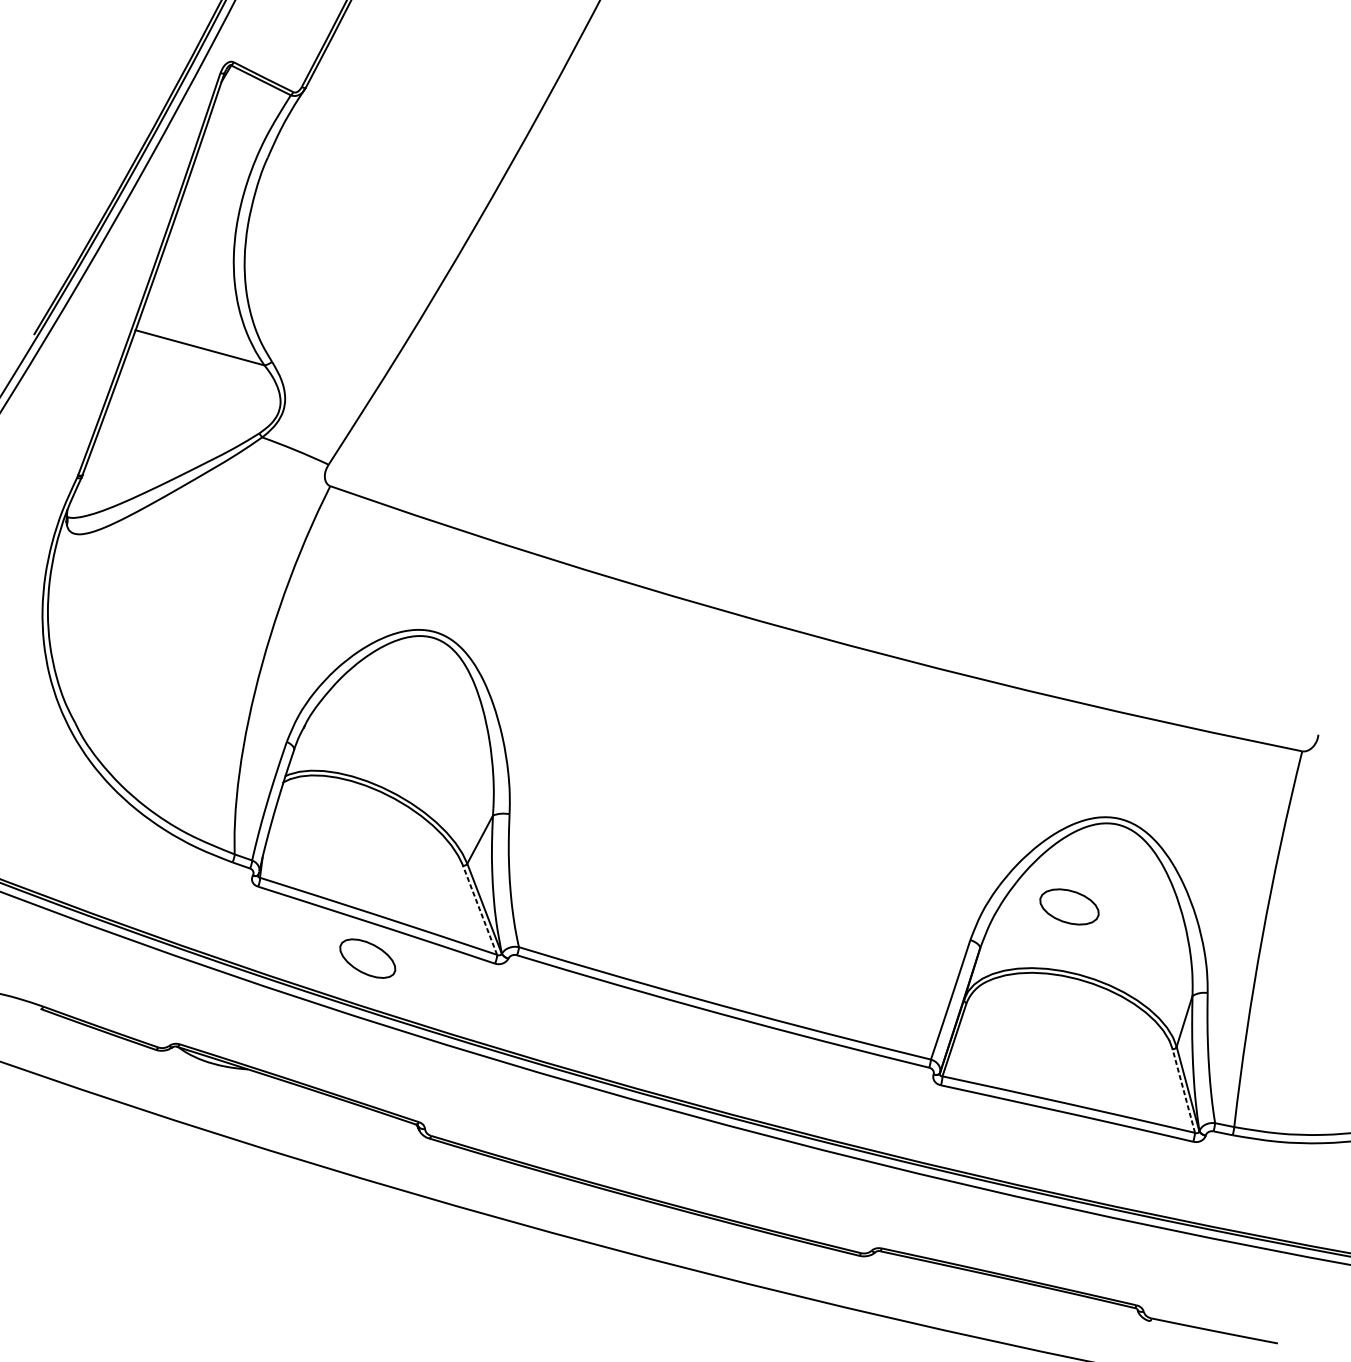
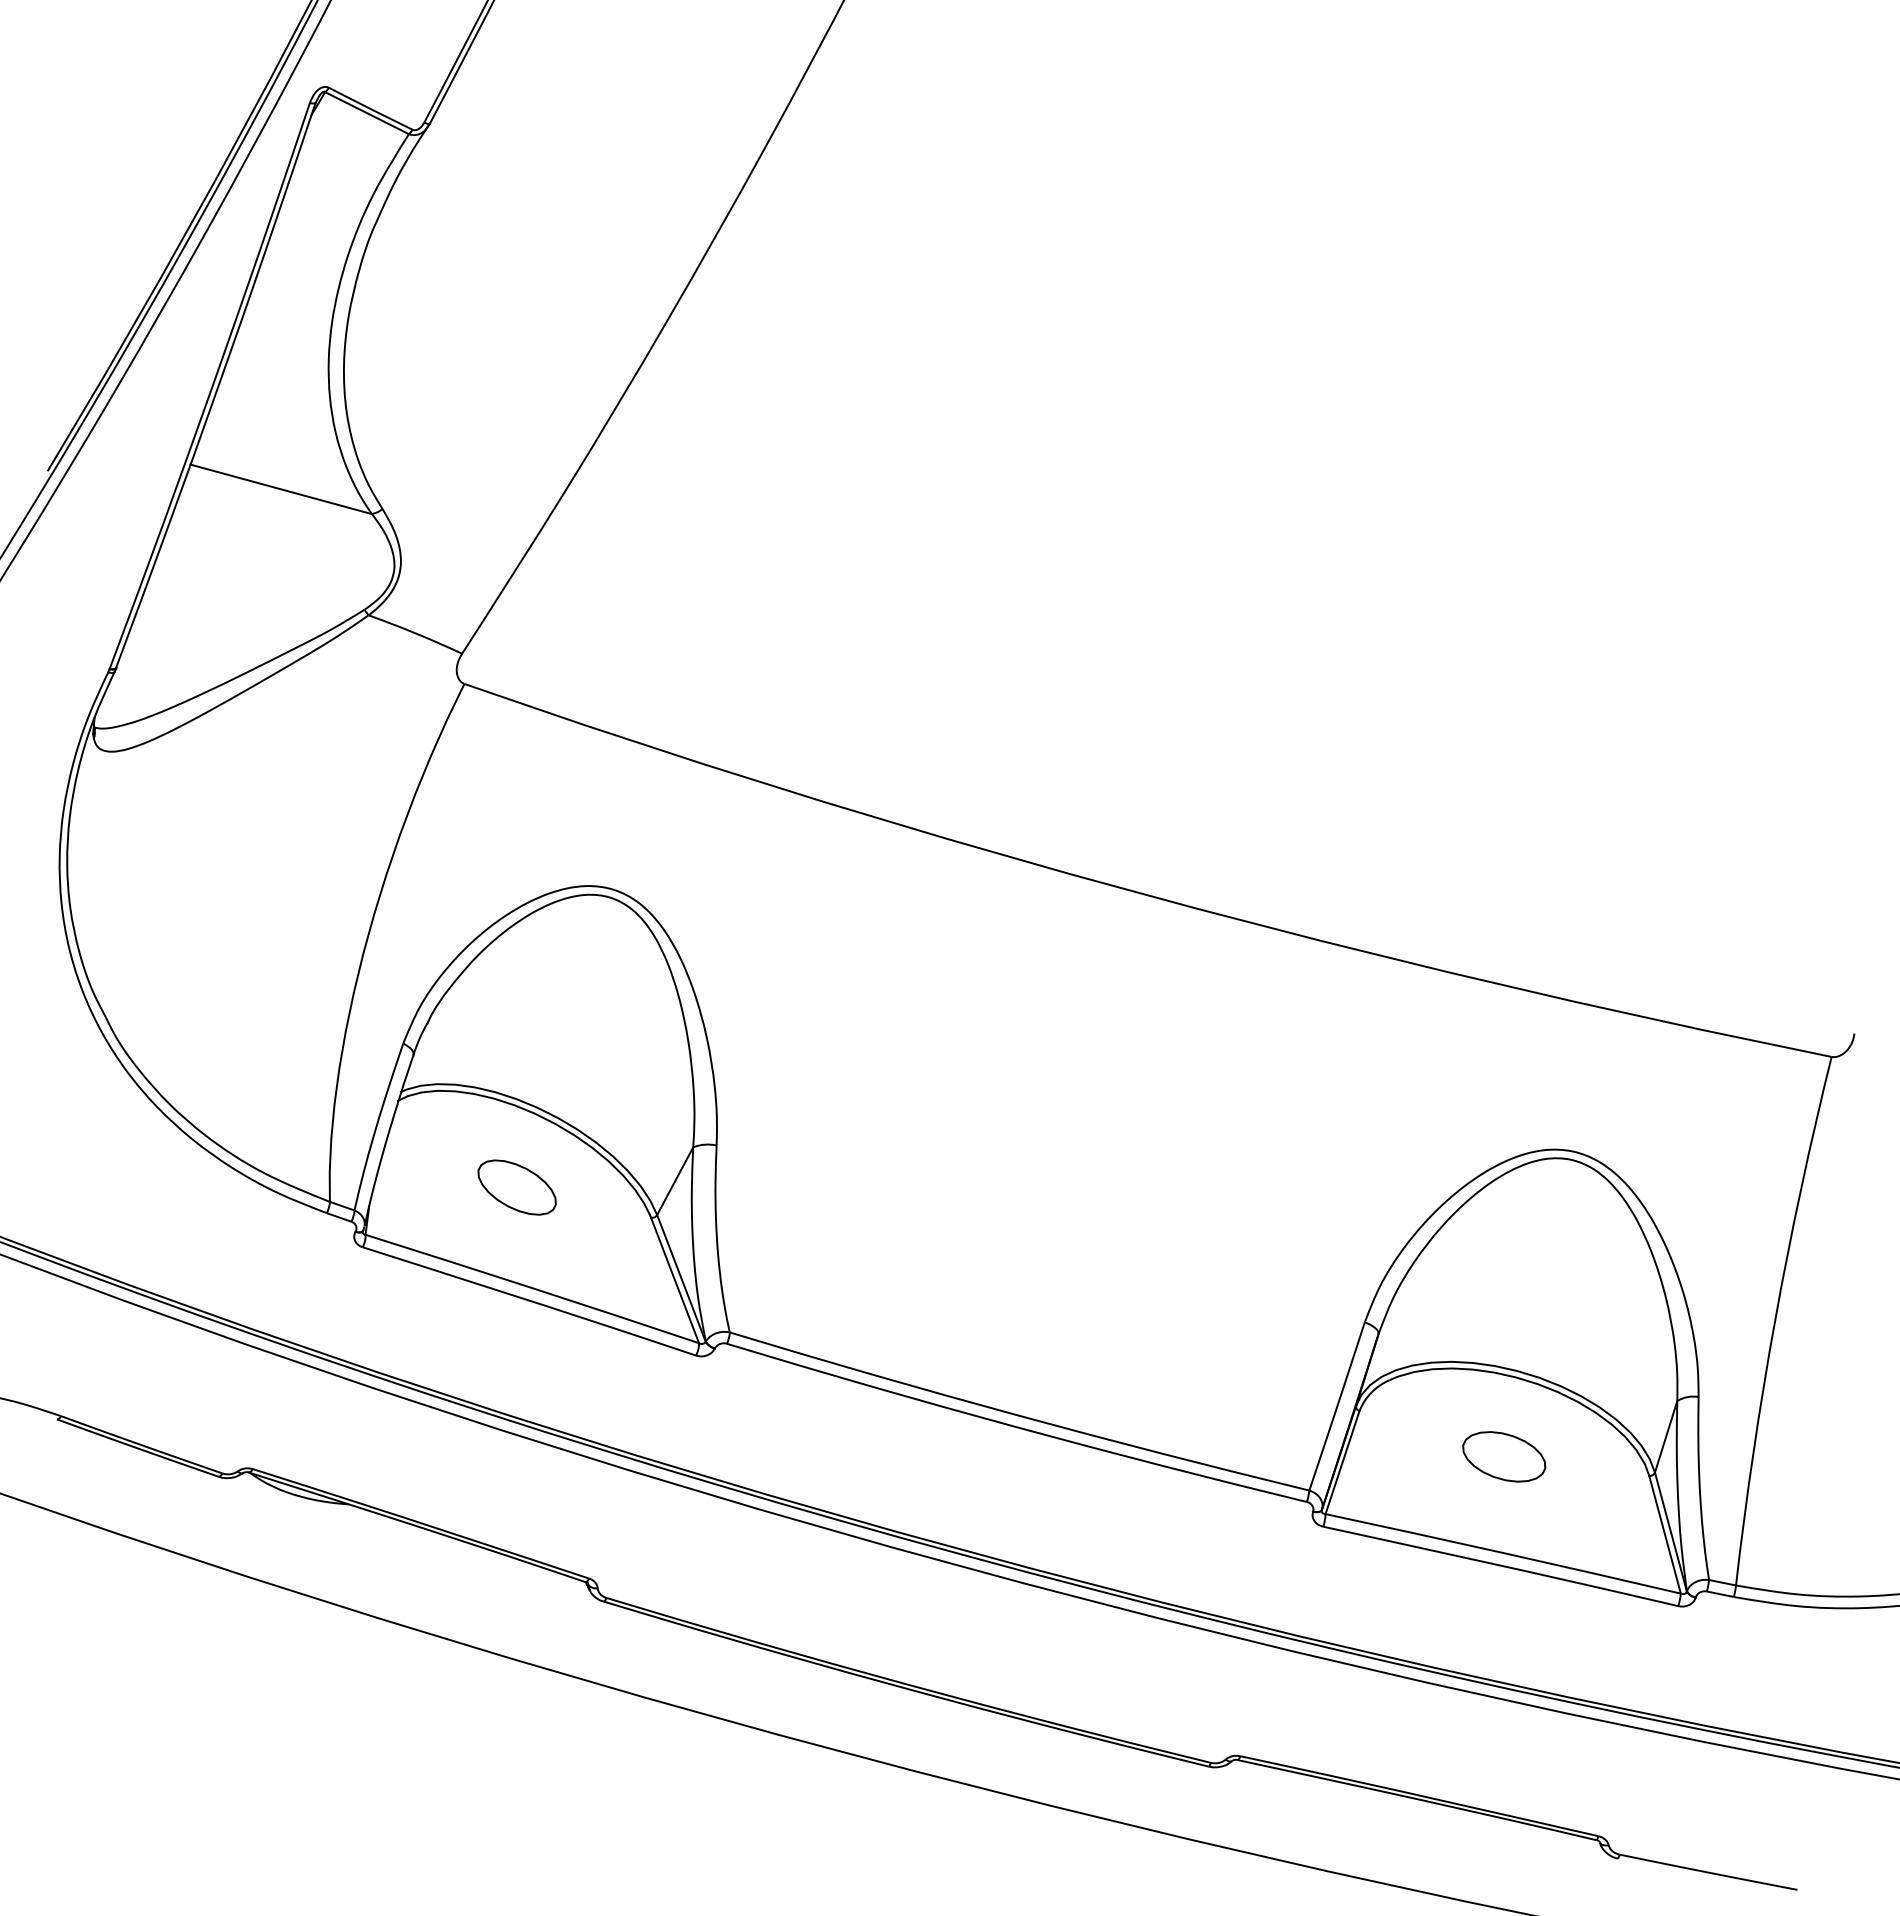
part: (1069, 906) -> (1504, 1456), moved
line: (479, 910) -> (674, 1280), dashed -> solid
part: (367, 958) -> (516, 1187), moved
line: (1184, 1090) -> (1665, 1534), dashed -> solid

